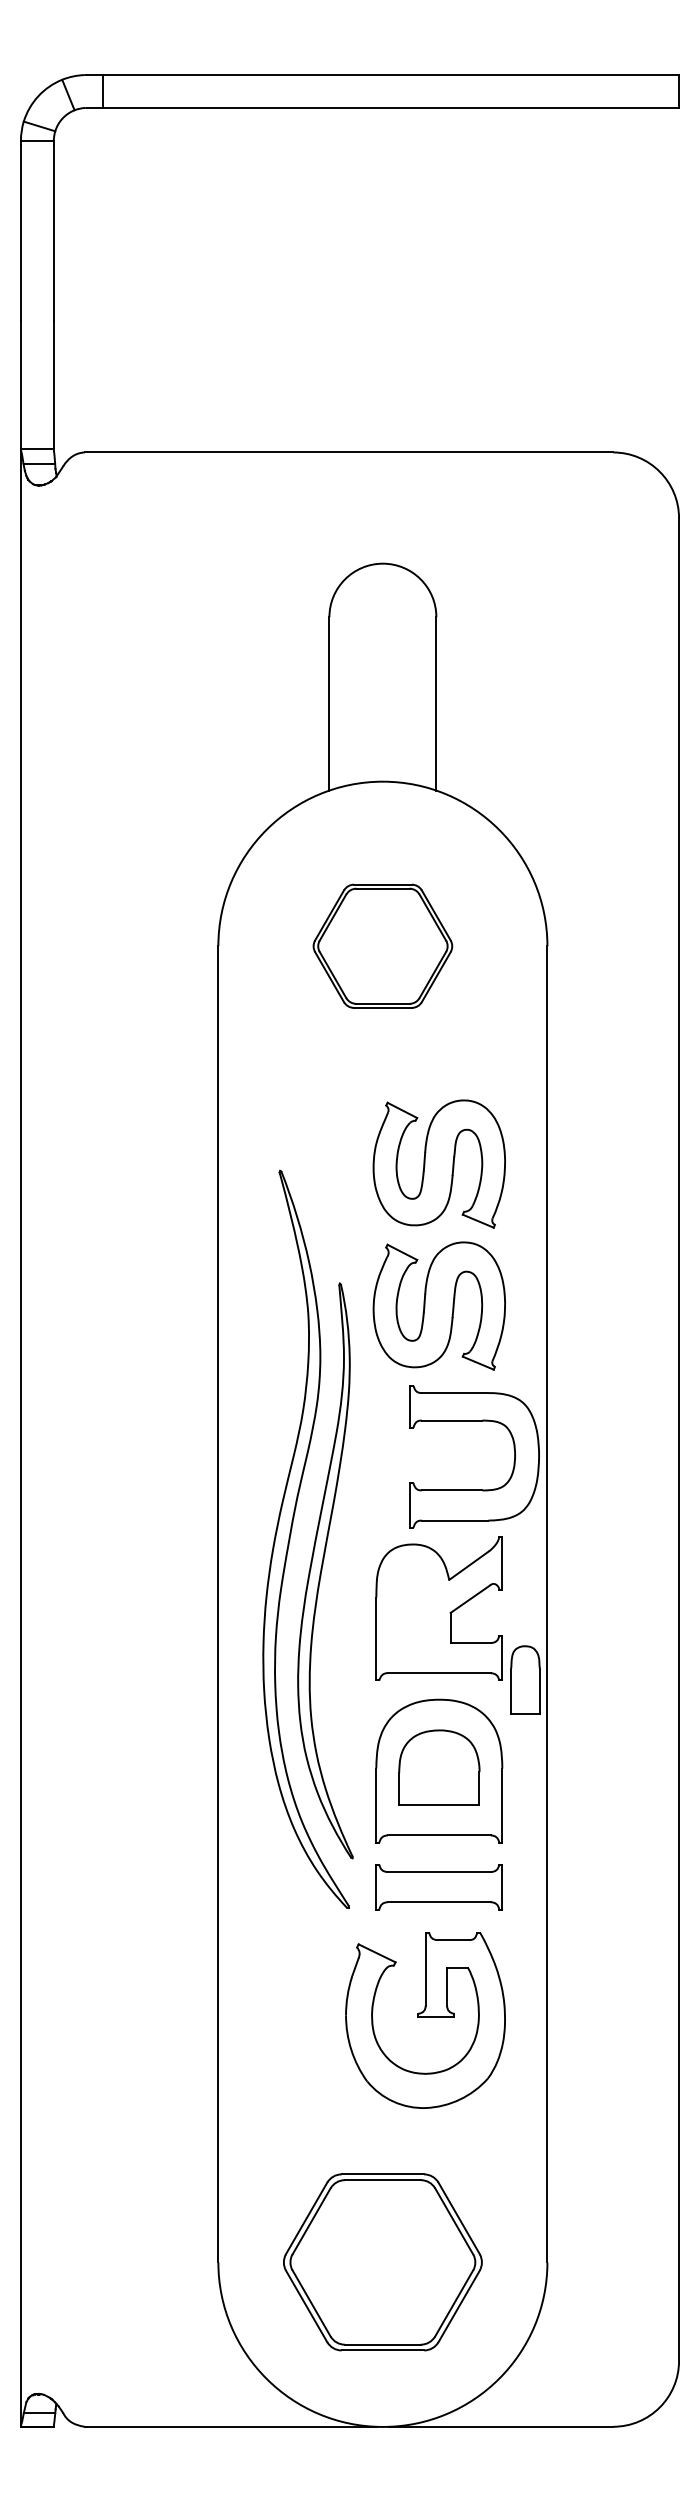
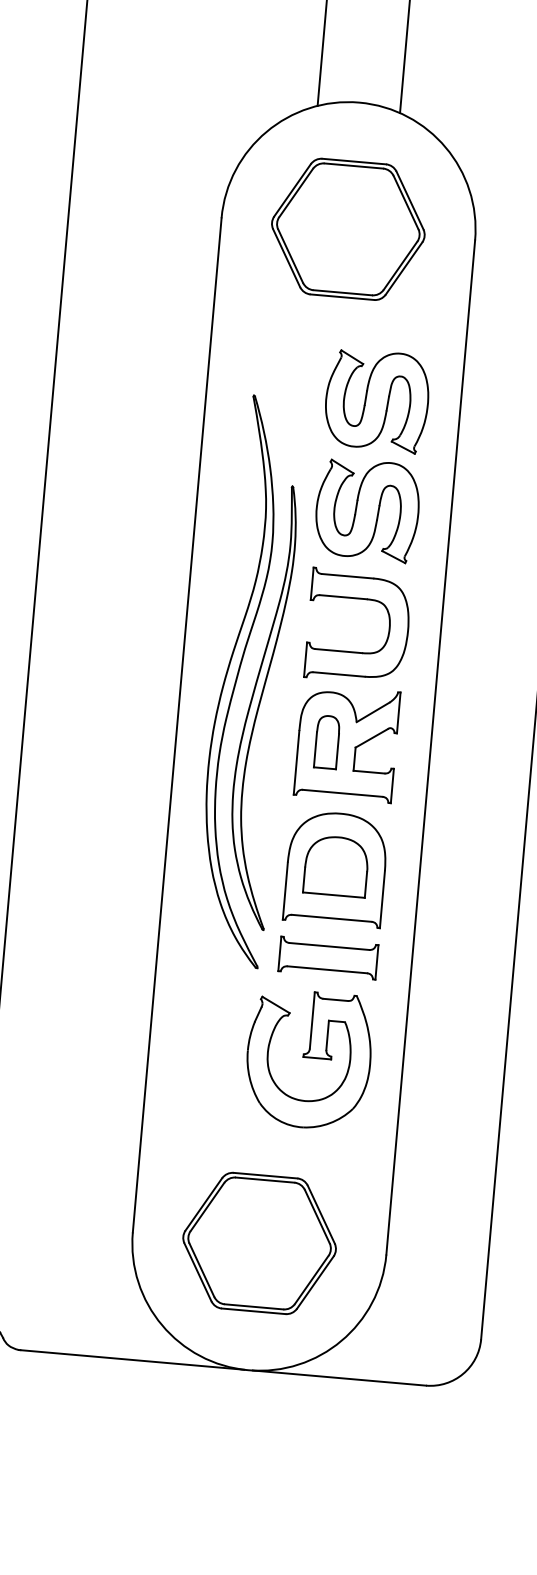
part: (382, 946) -> (348, 229), size x1.43
part: (474, 1489) -> (356, 651), moved
part: (525, 1679) -> (327, 741), moved

